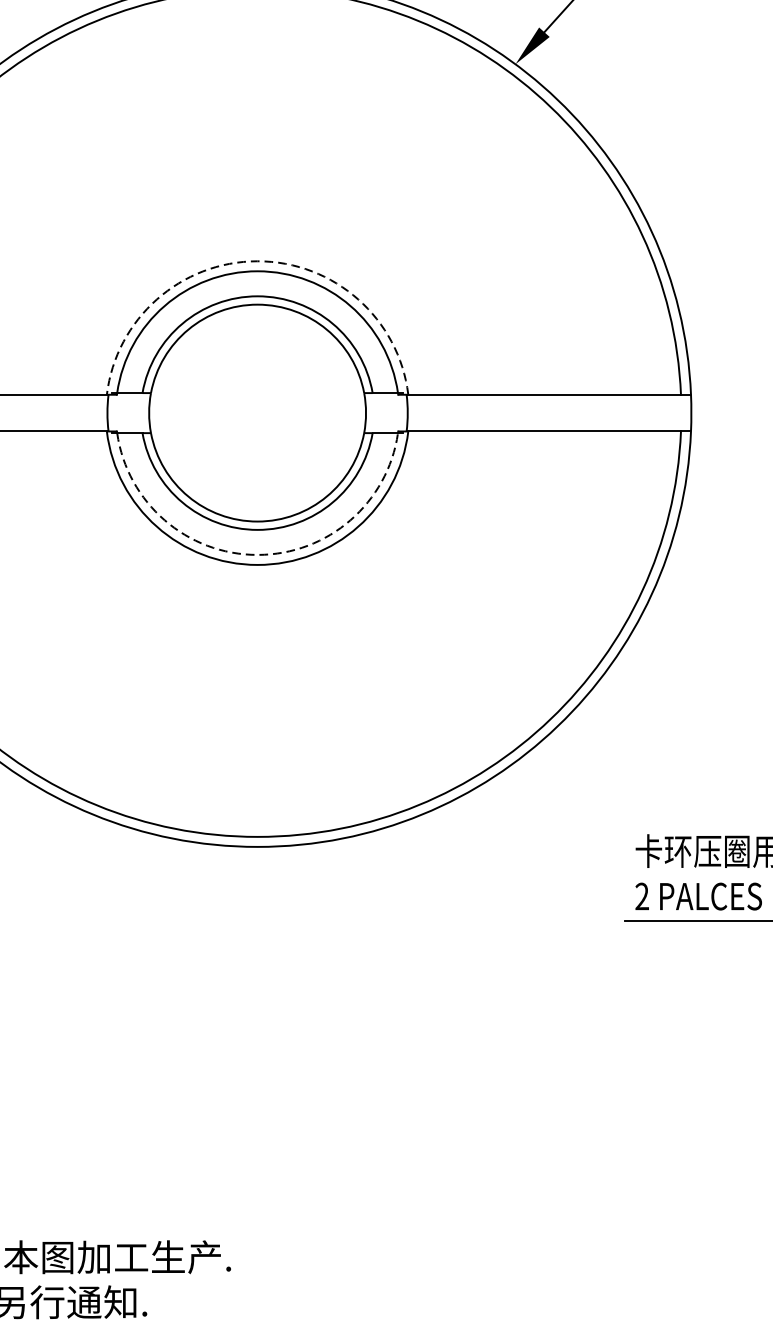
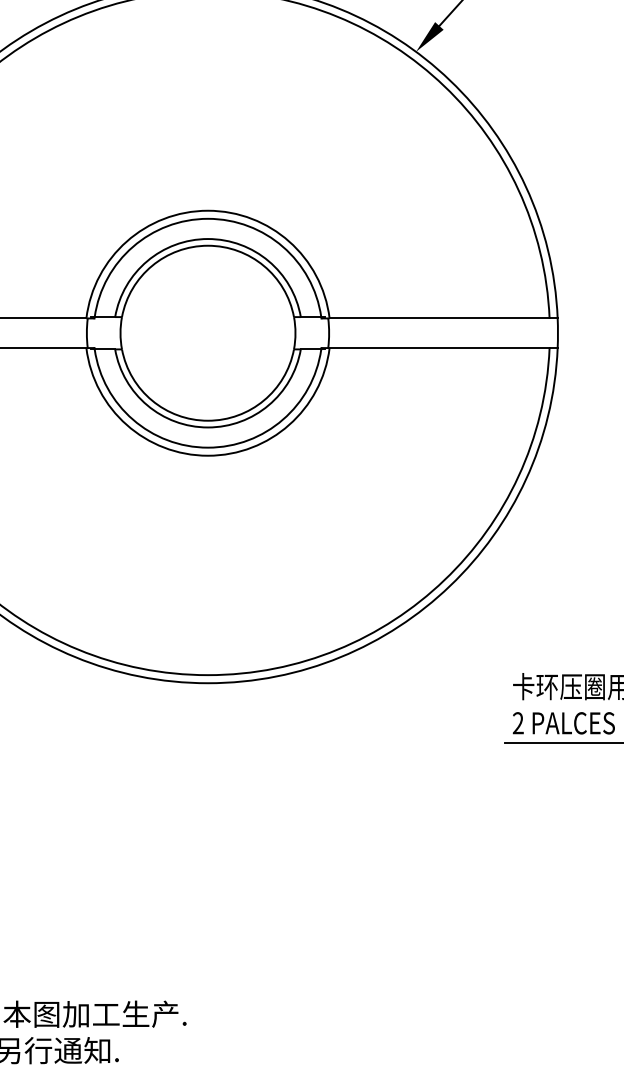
arc: (258, 260) -> (208, 210), dashed -> solid
arc: (258, 554) -> (208, 447), dashed -> solid

